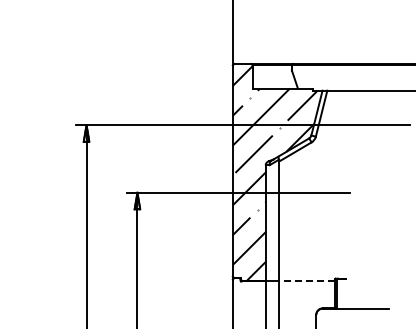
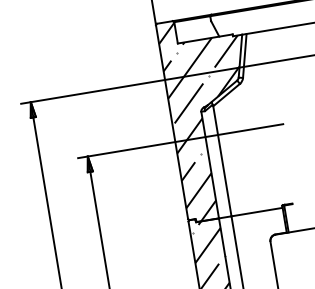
line: (307, 281) -> (257, 212), dashed -> solid
hatch: (248, 302) -> (206, 240), added

